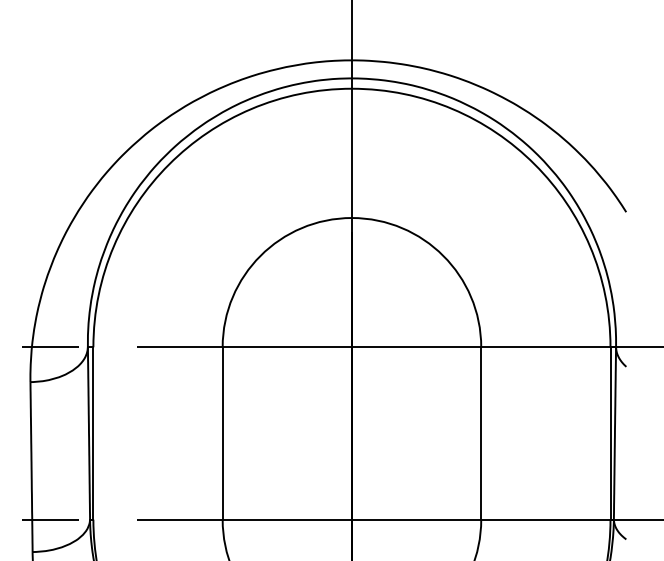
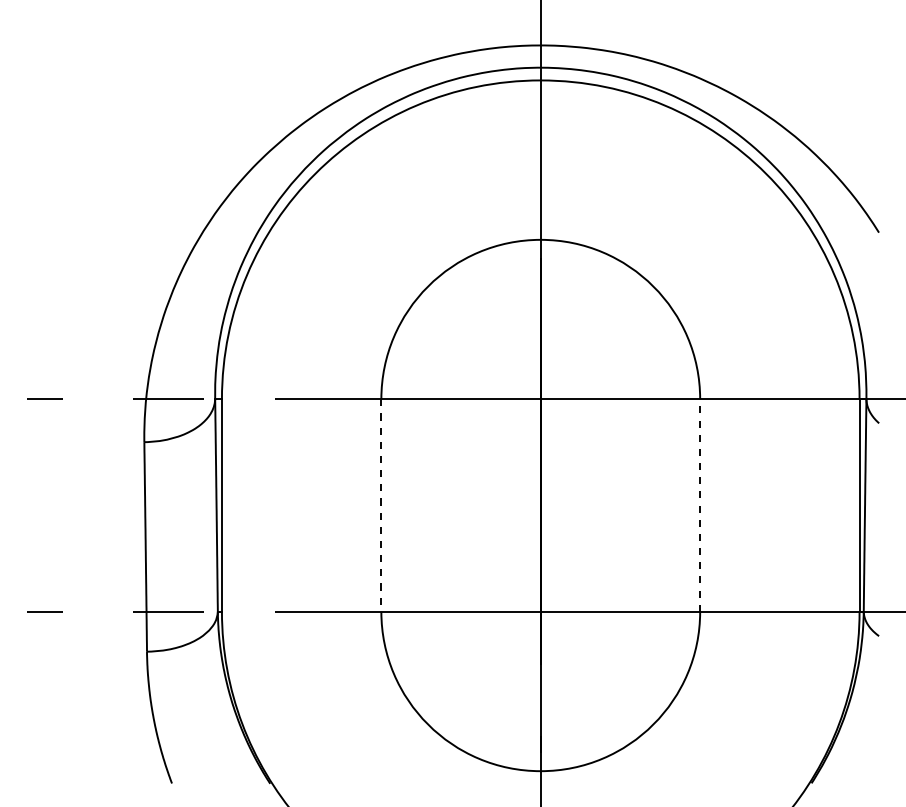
line: (481, 433) -> (700, 505), solid -> dashed
line: (222, 434) -> (381, 506), solid -> dashed

